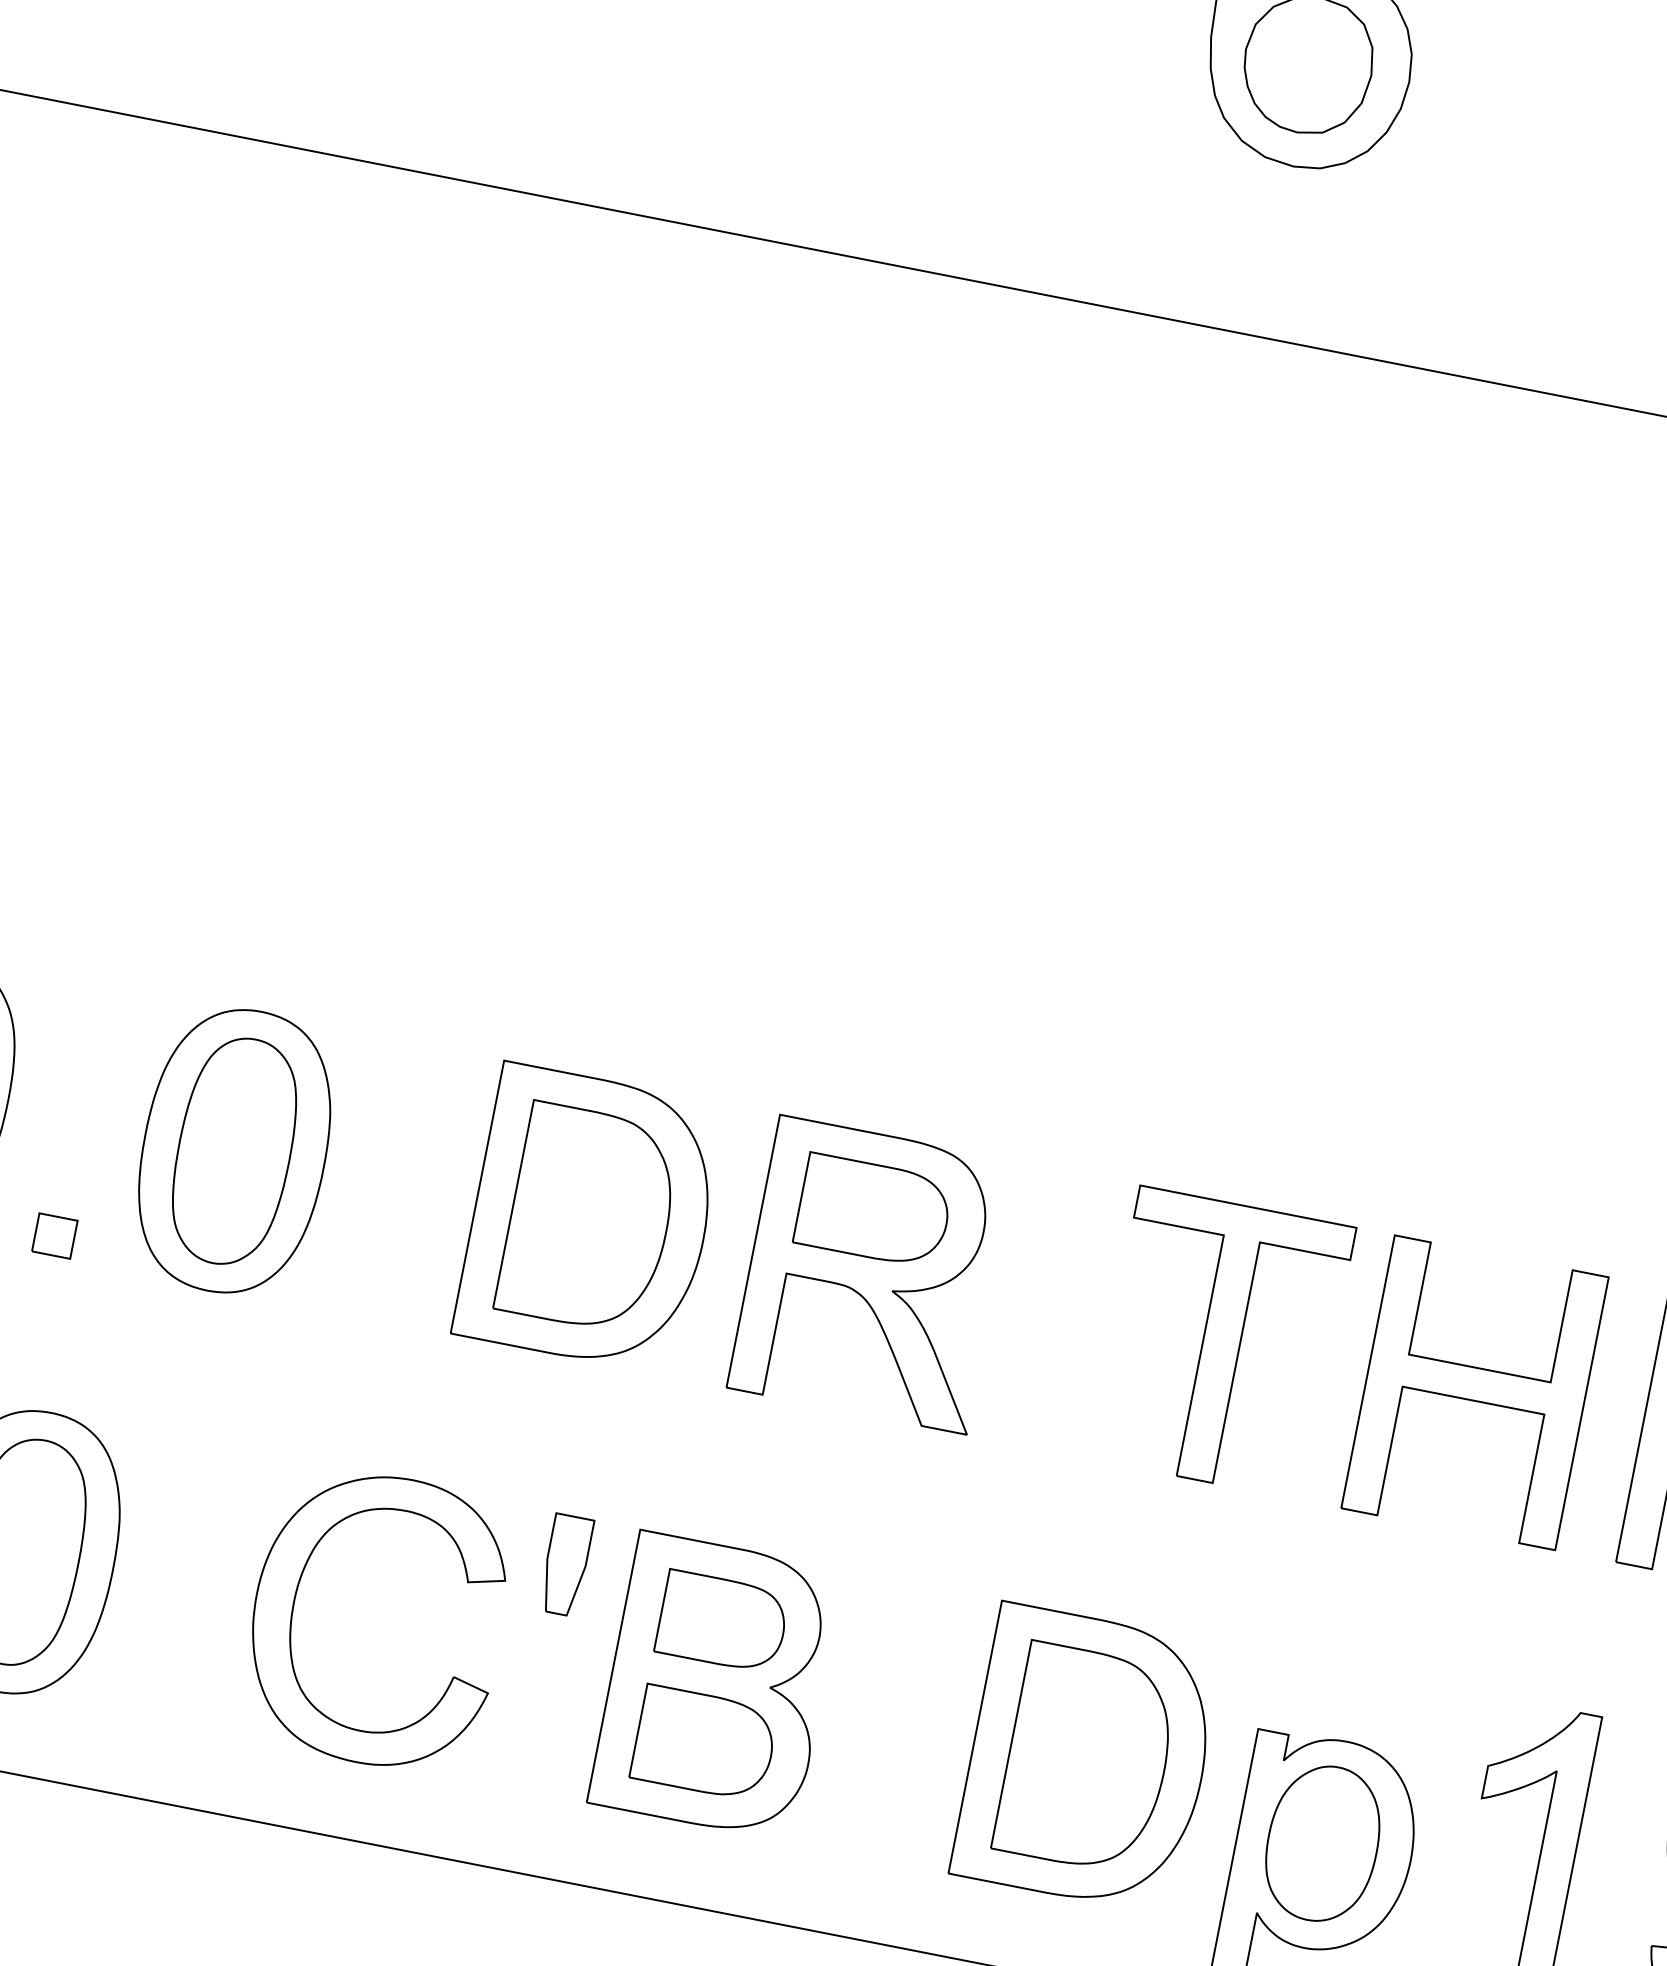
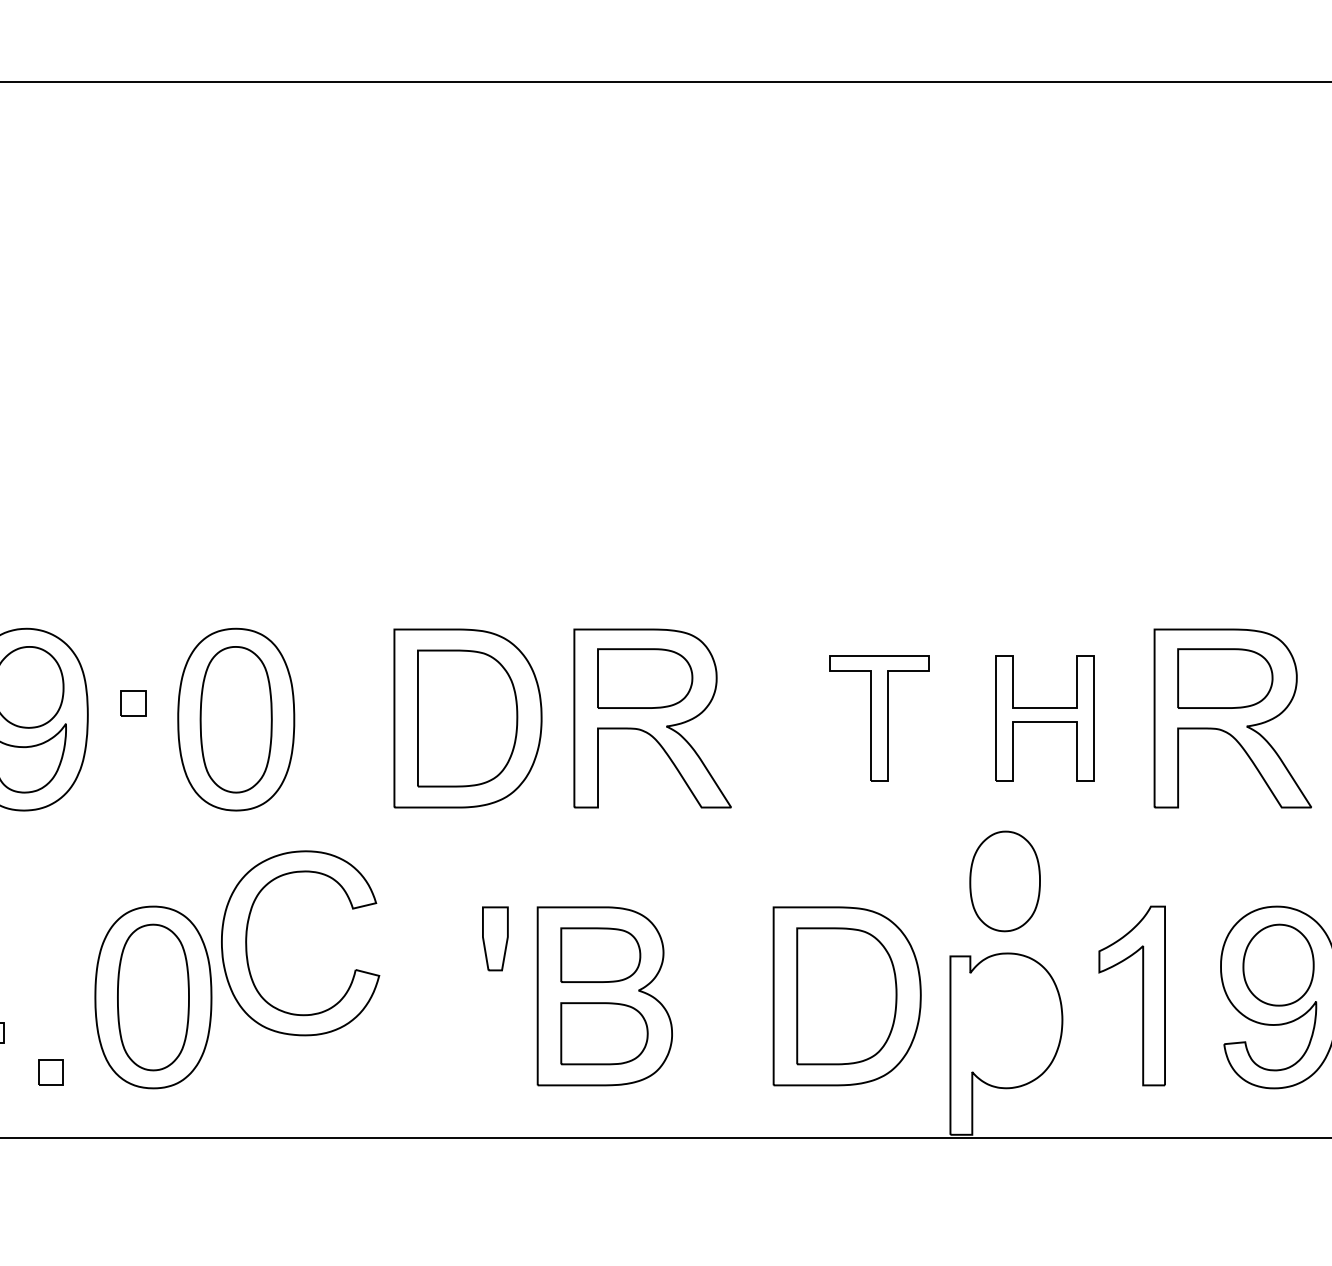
part: (54, 1236) -> (133, 703), moved
part: (1221, 1342) -> (879, 718), size x0.7
part: (1474, 1392) -> (1044, 718), size x0.7
part: (295, 1604) -> (247, 943), moved
part: (1321, 1843) -> (1004, 881), moved

